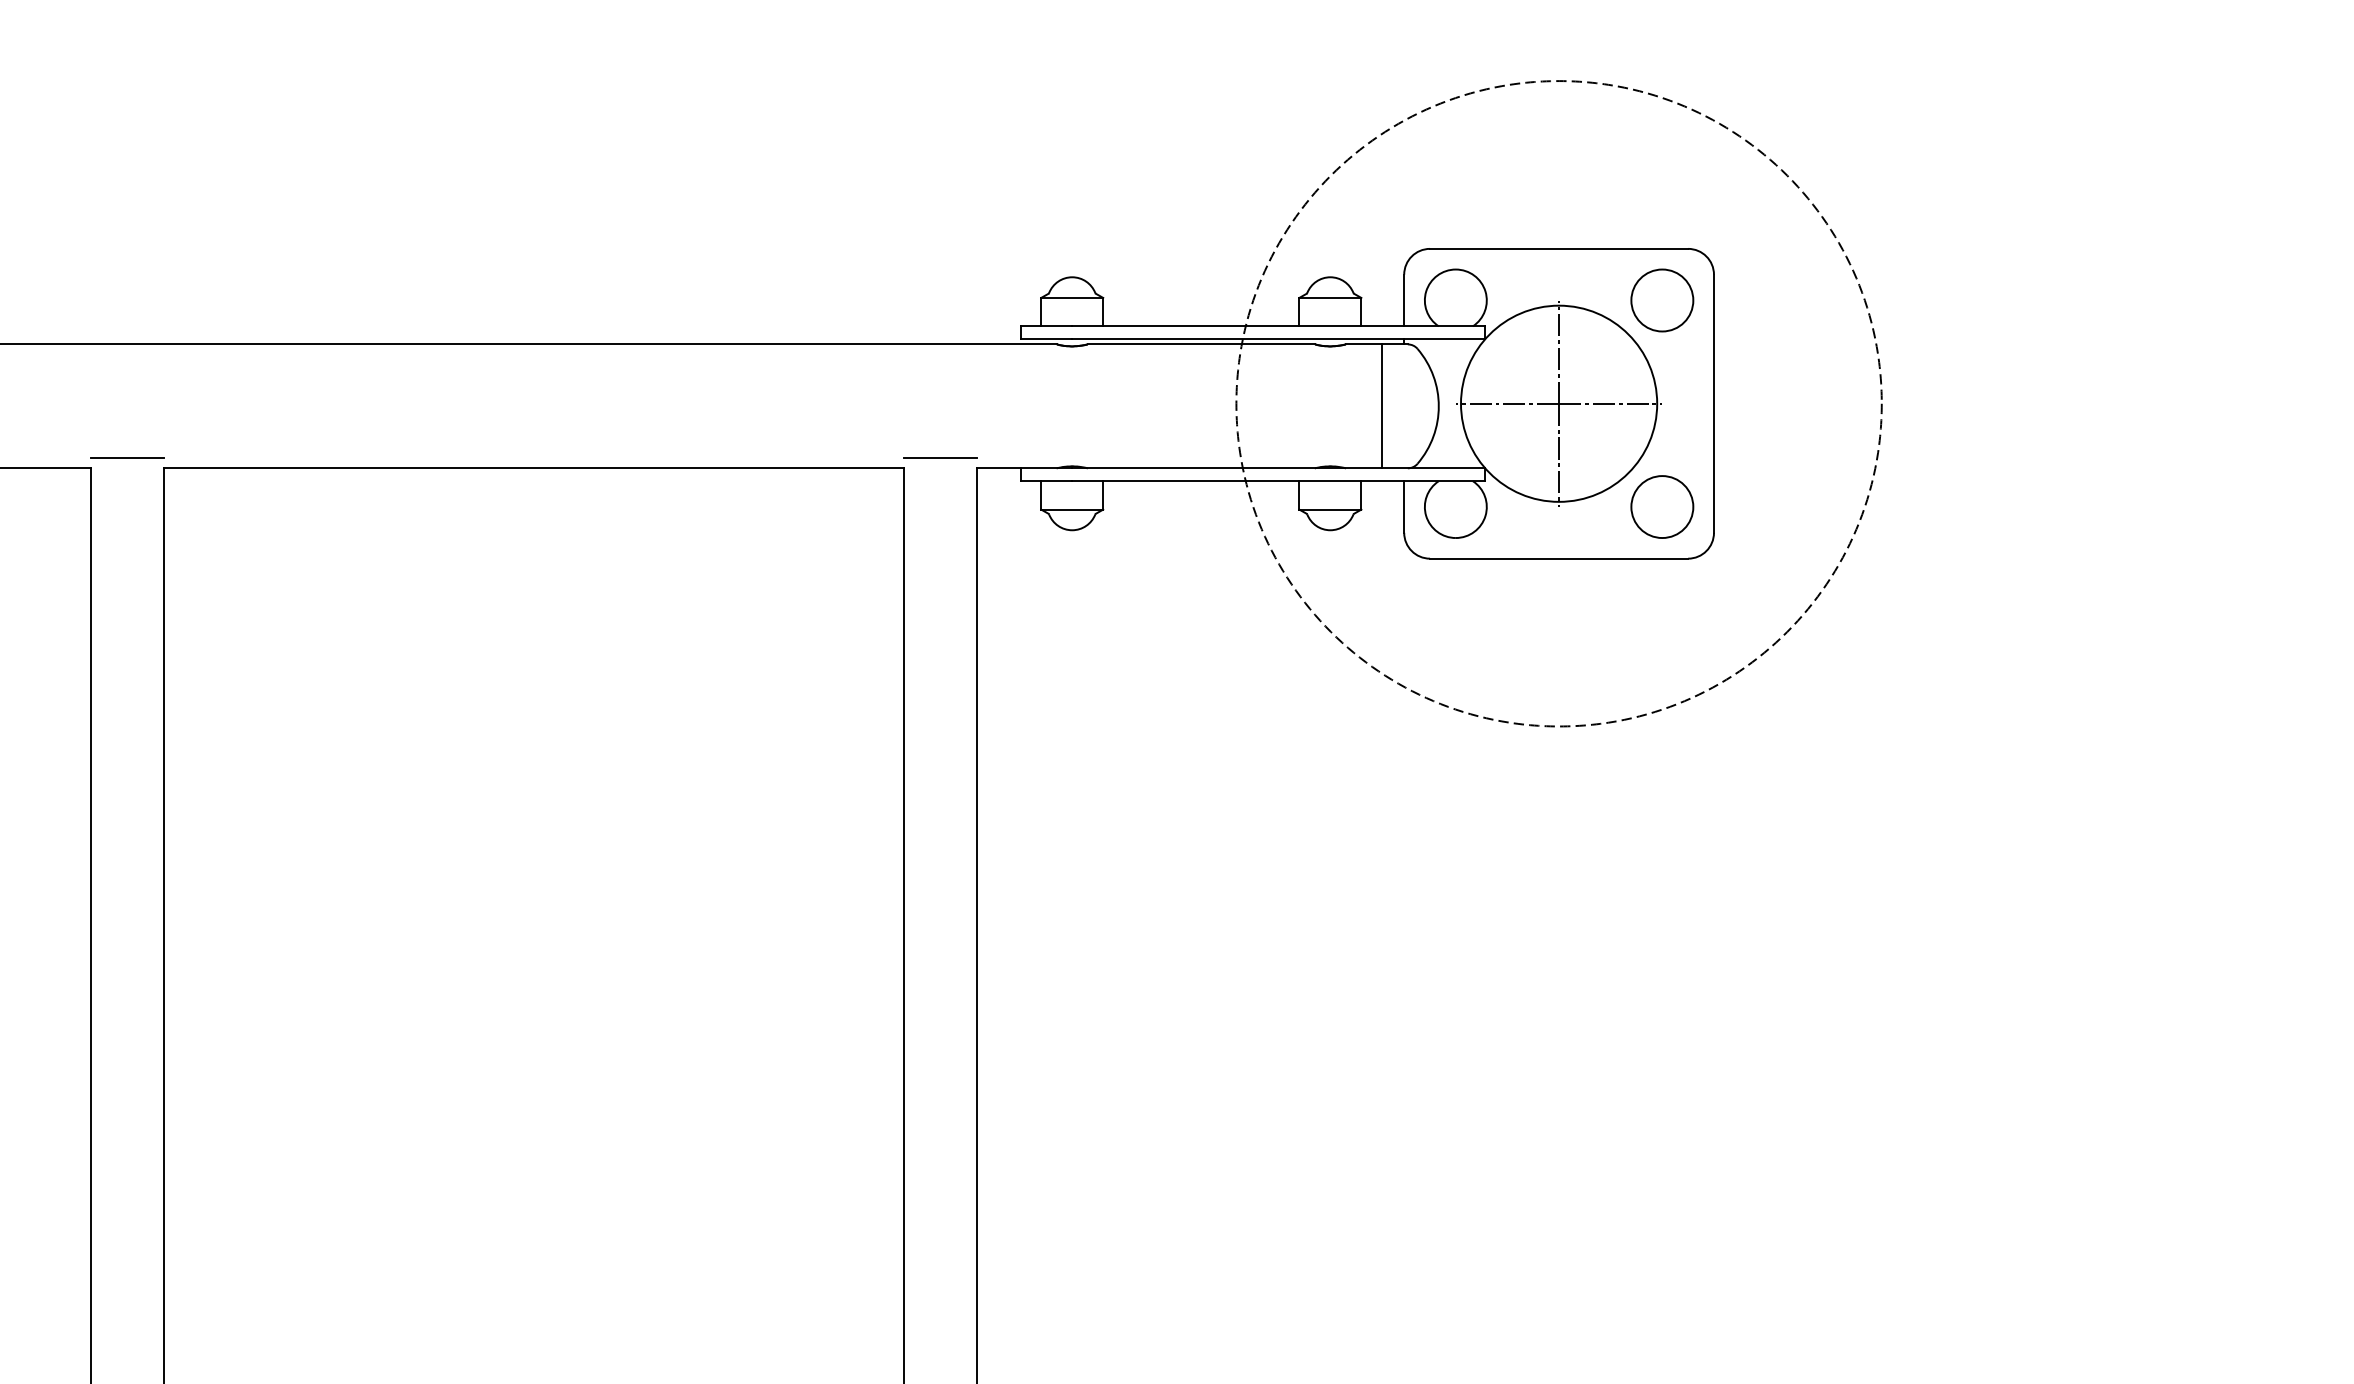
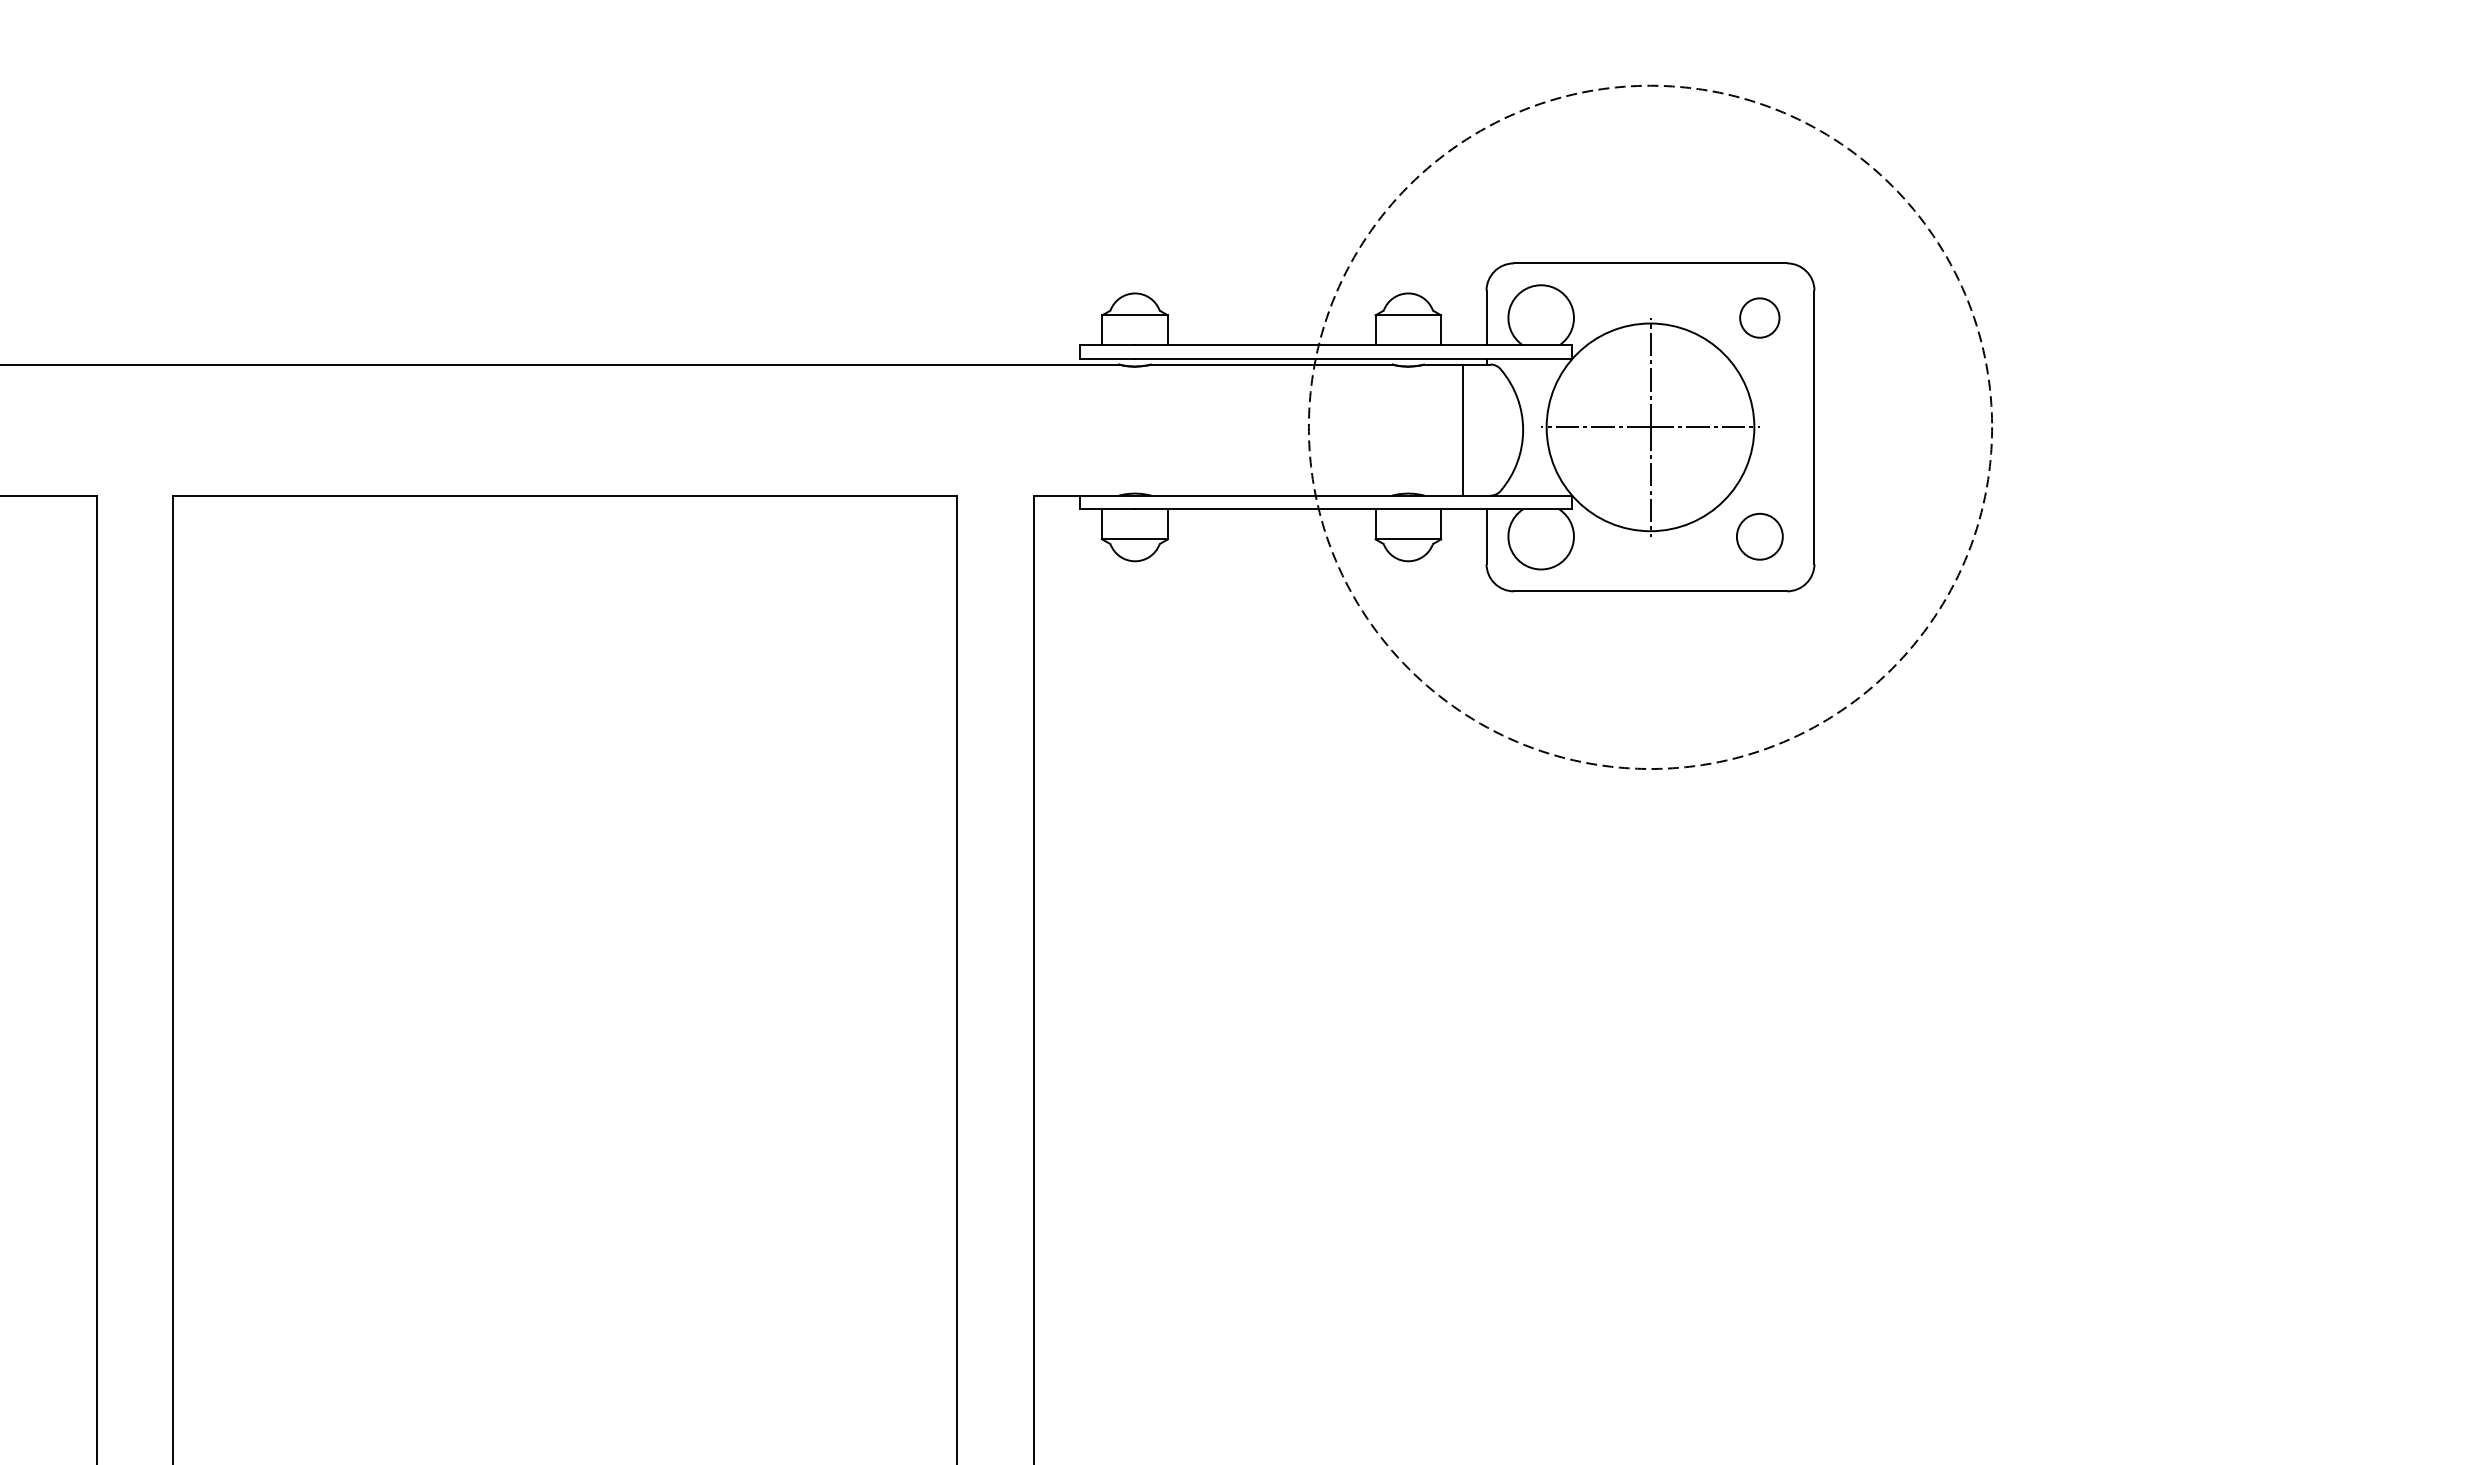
circle: (1662, 299) -> (1759, 317), size x0.6
line: (127, 457) -> (134, 484), removed
line: (940, 457) -> (995, 484), removed
circle: (1662, 506) -> (1759, 536), size x0.7

